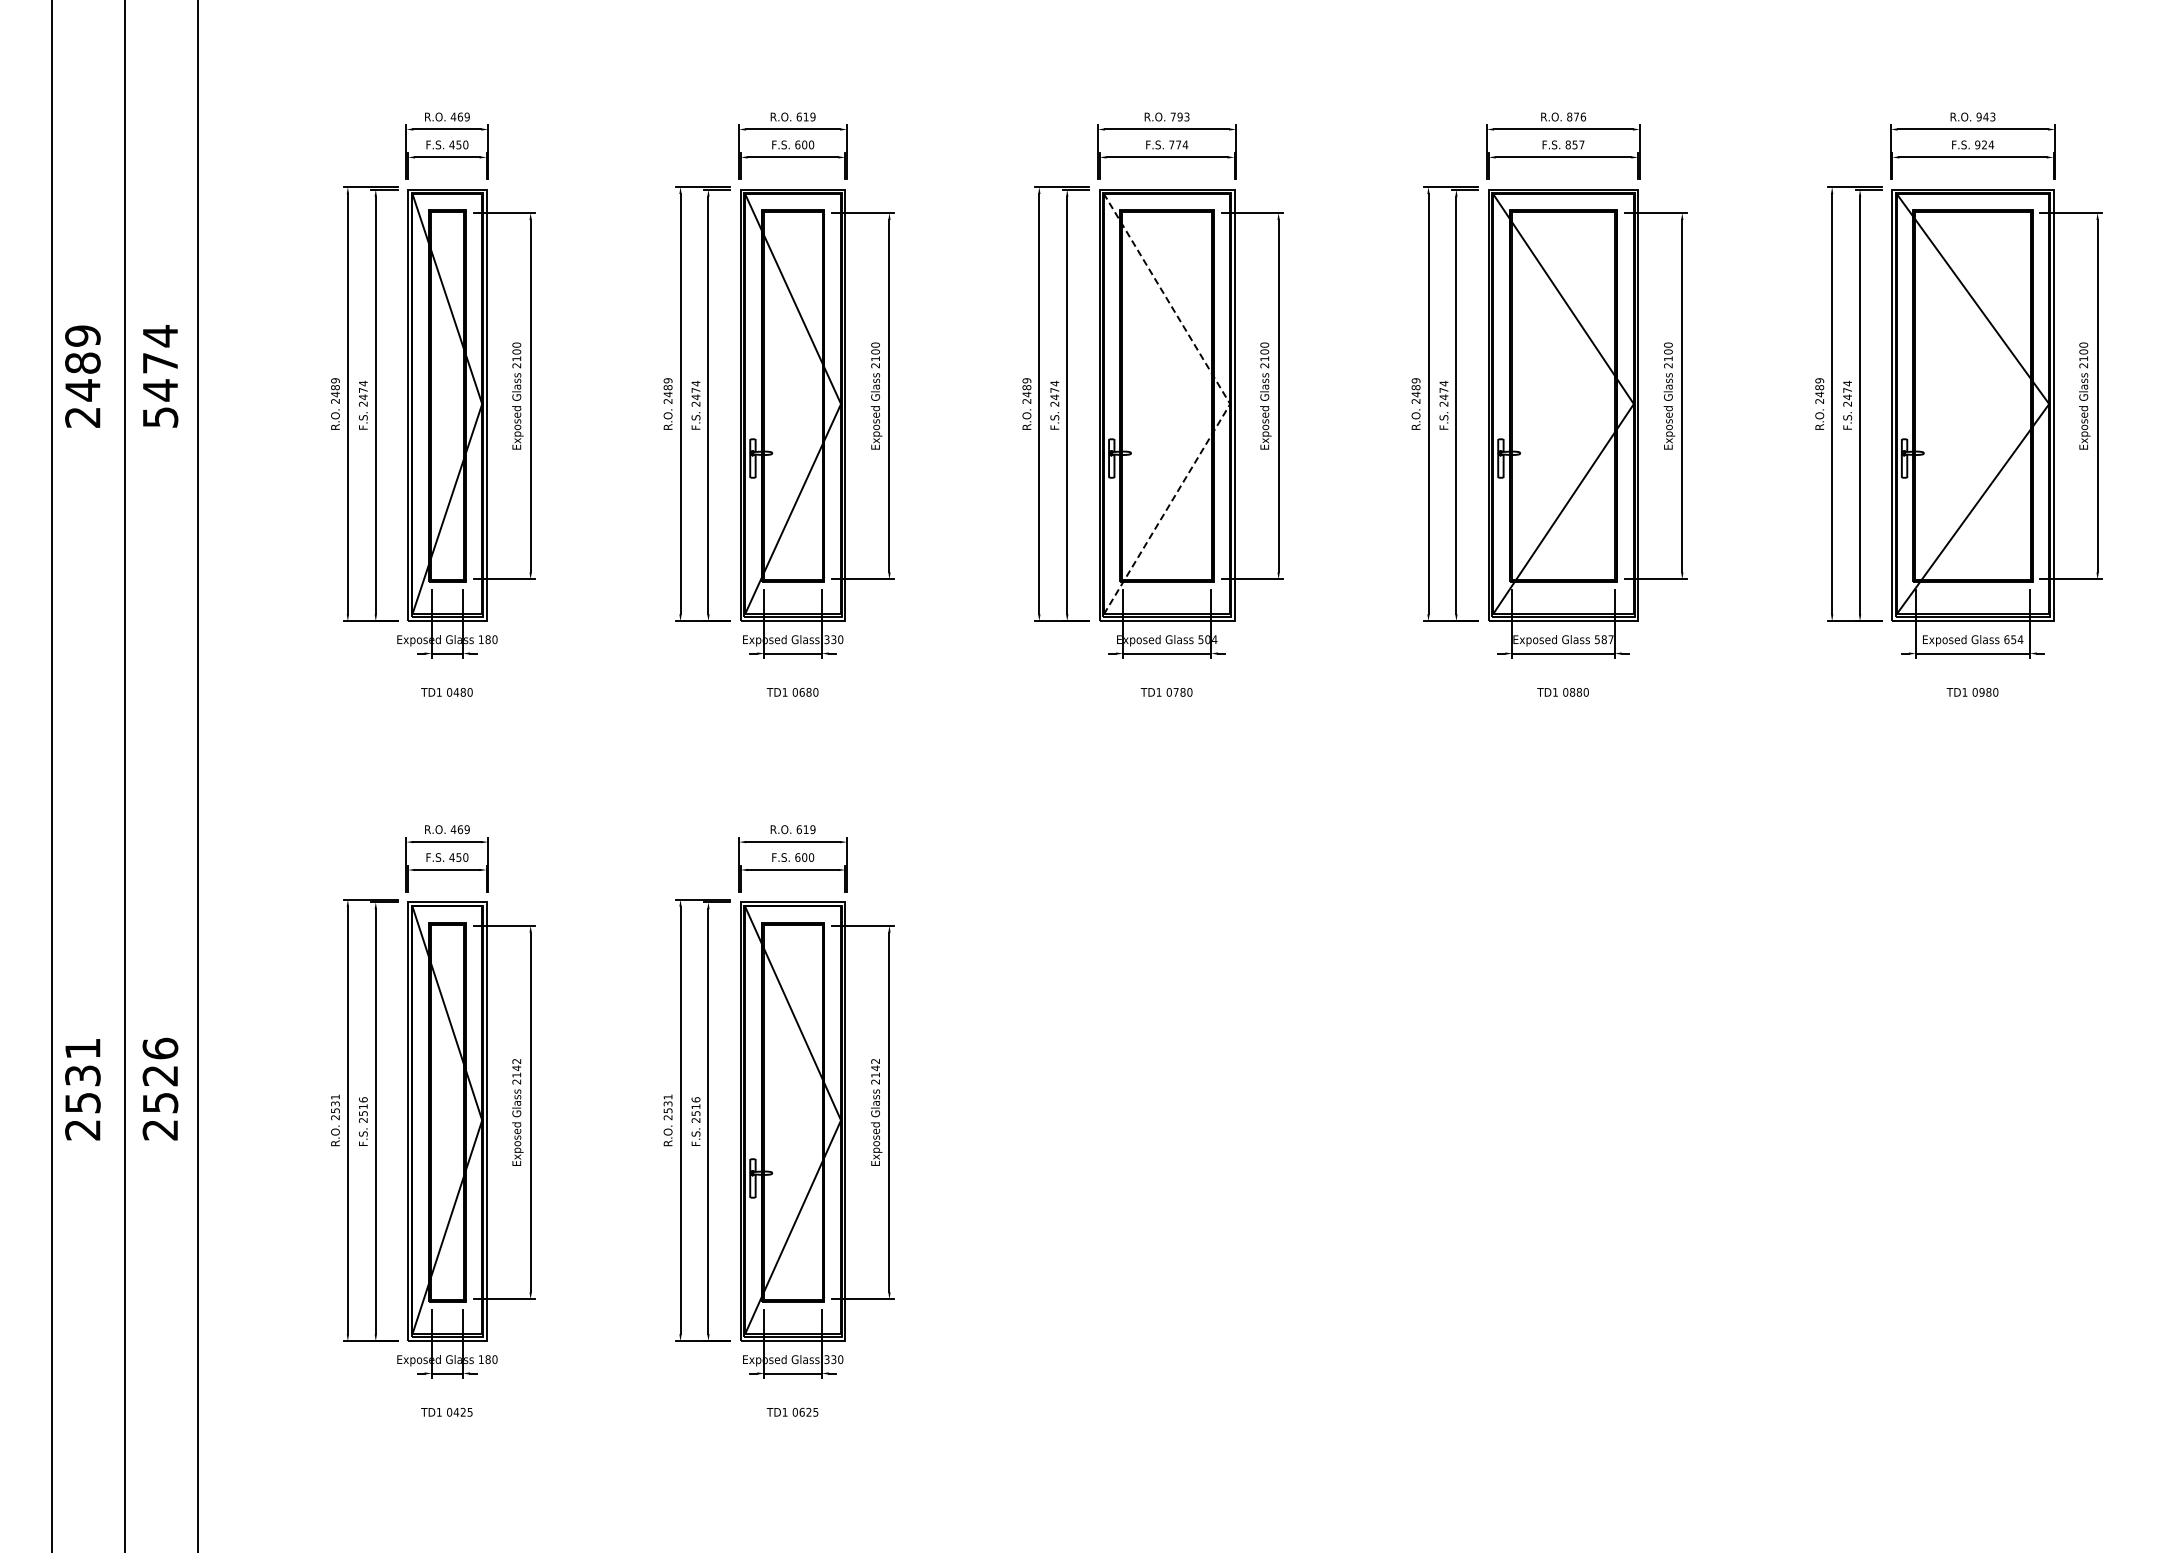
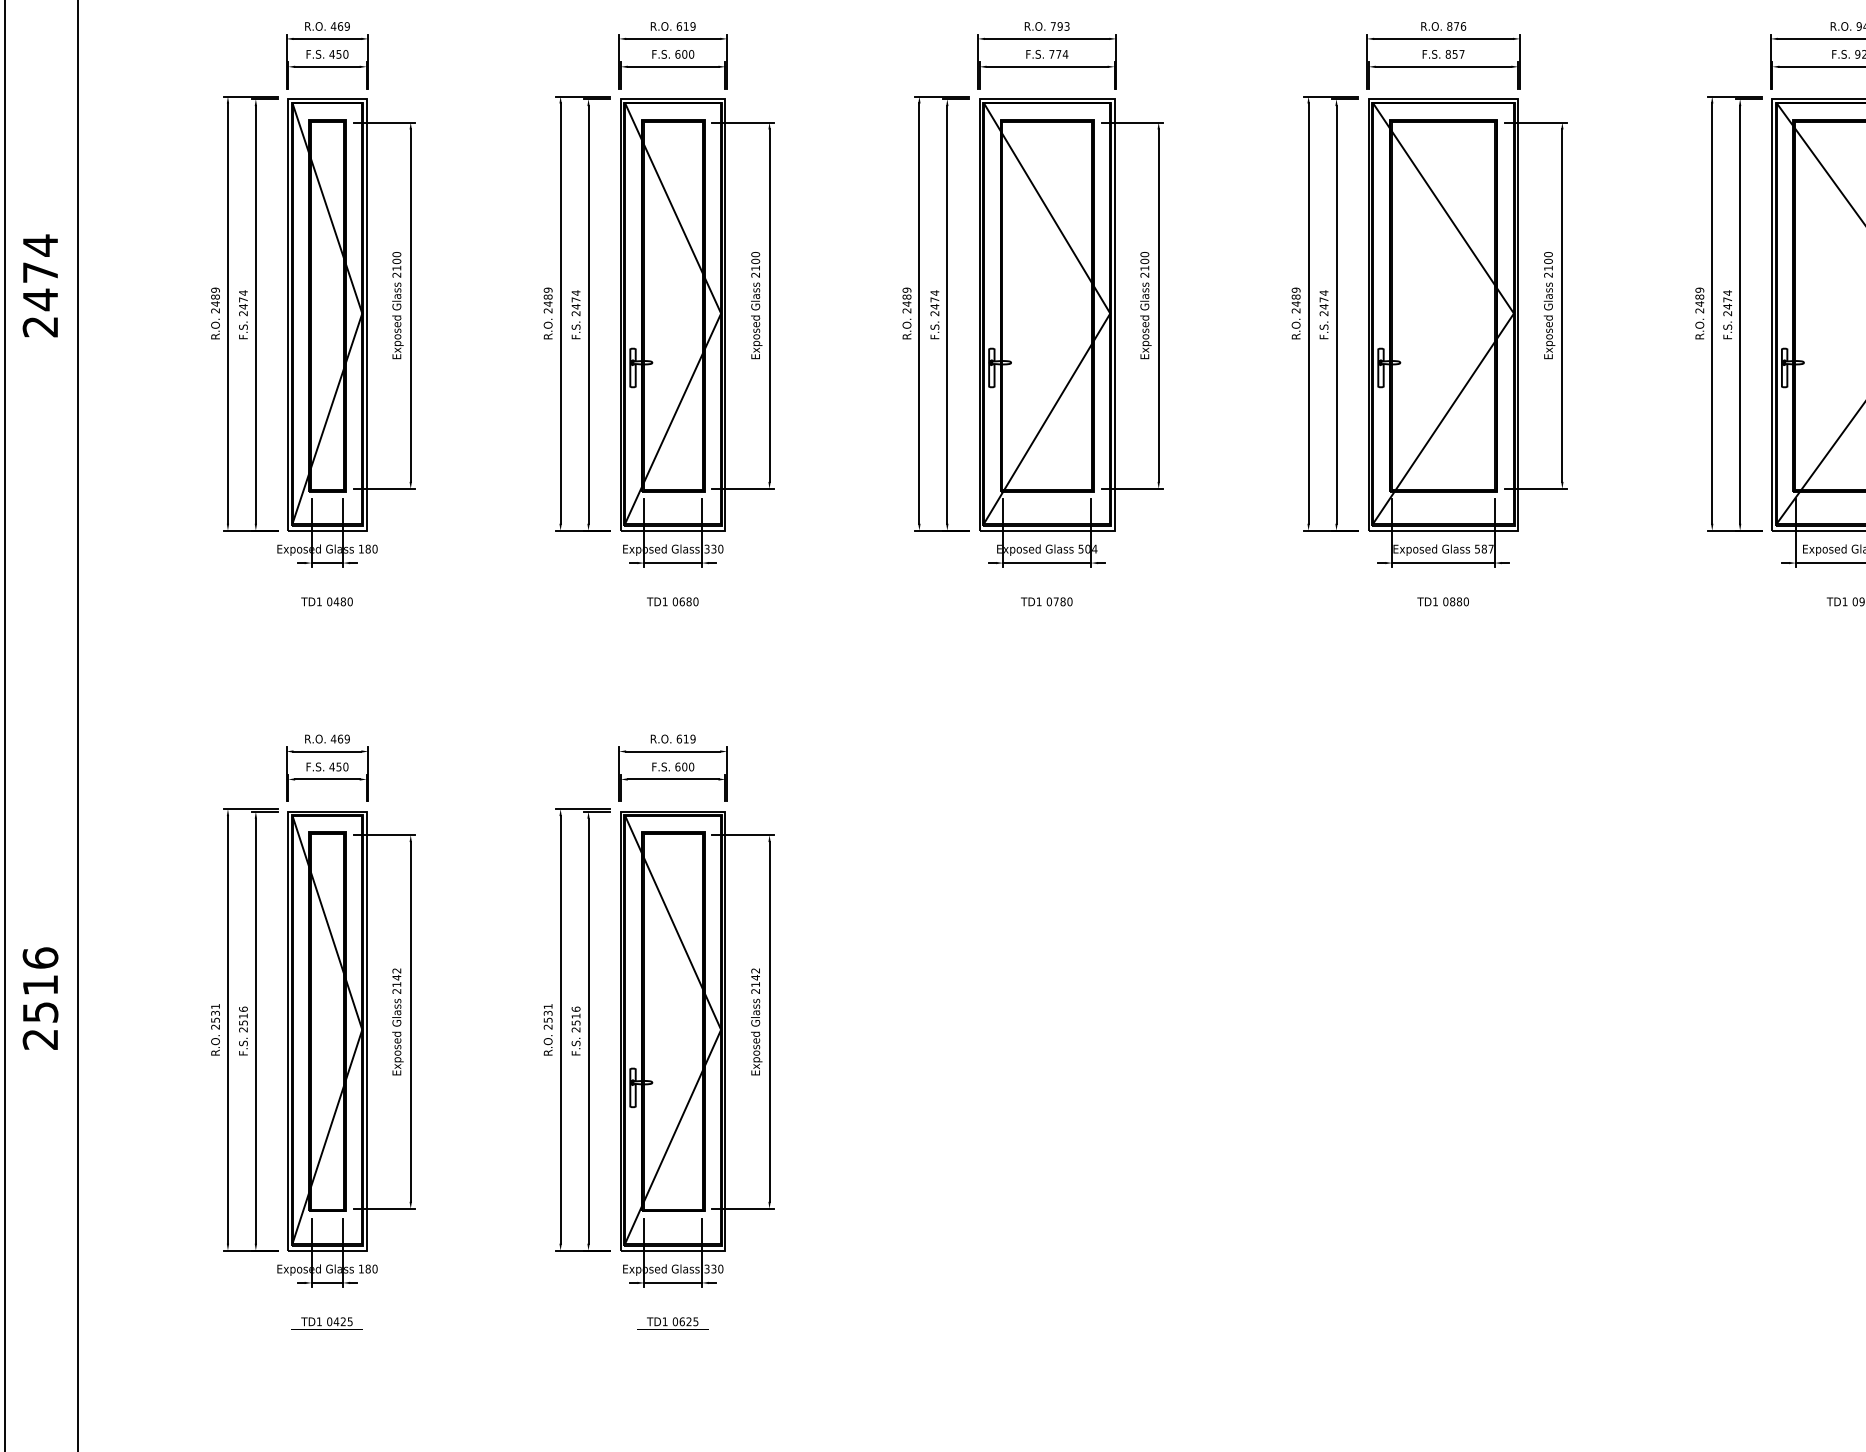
line: (1230, 404) -> (1110, 313), dashed -> solid
text: (160, 417) -> (40, 326), 5474 -> 2474
text: (159, 1076) -> (39, 985), 2526 -> 2516

